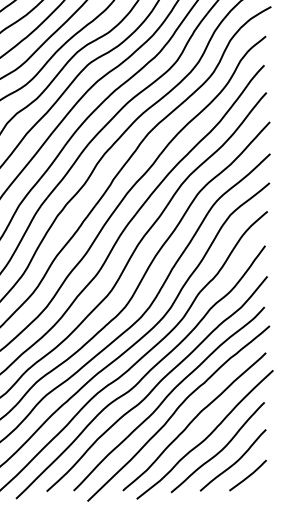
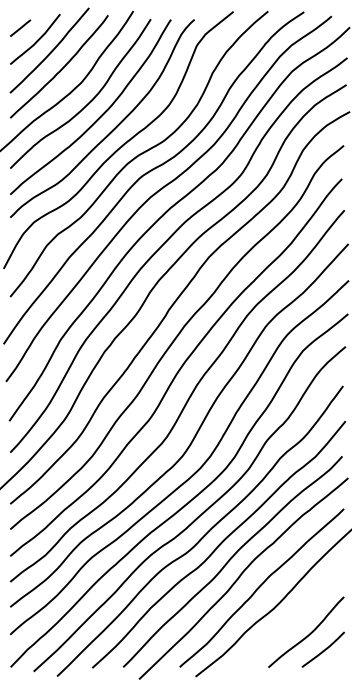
curve: (220, 450) -> (291, 620), removed

